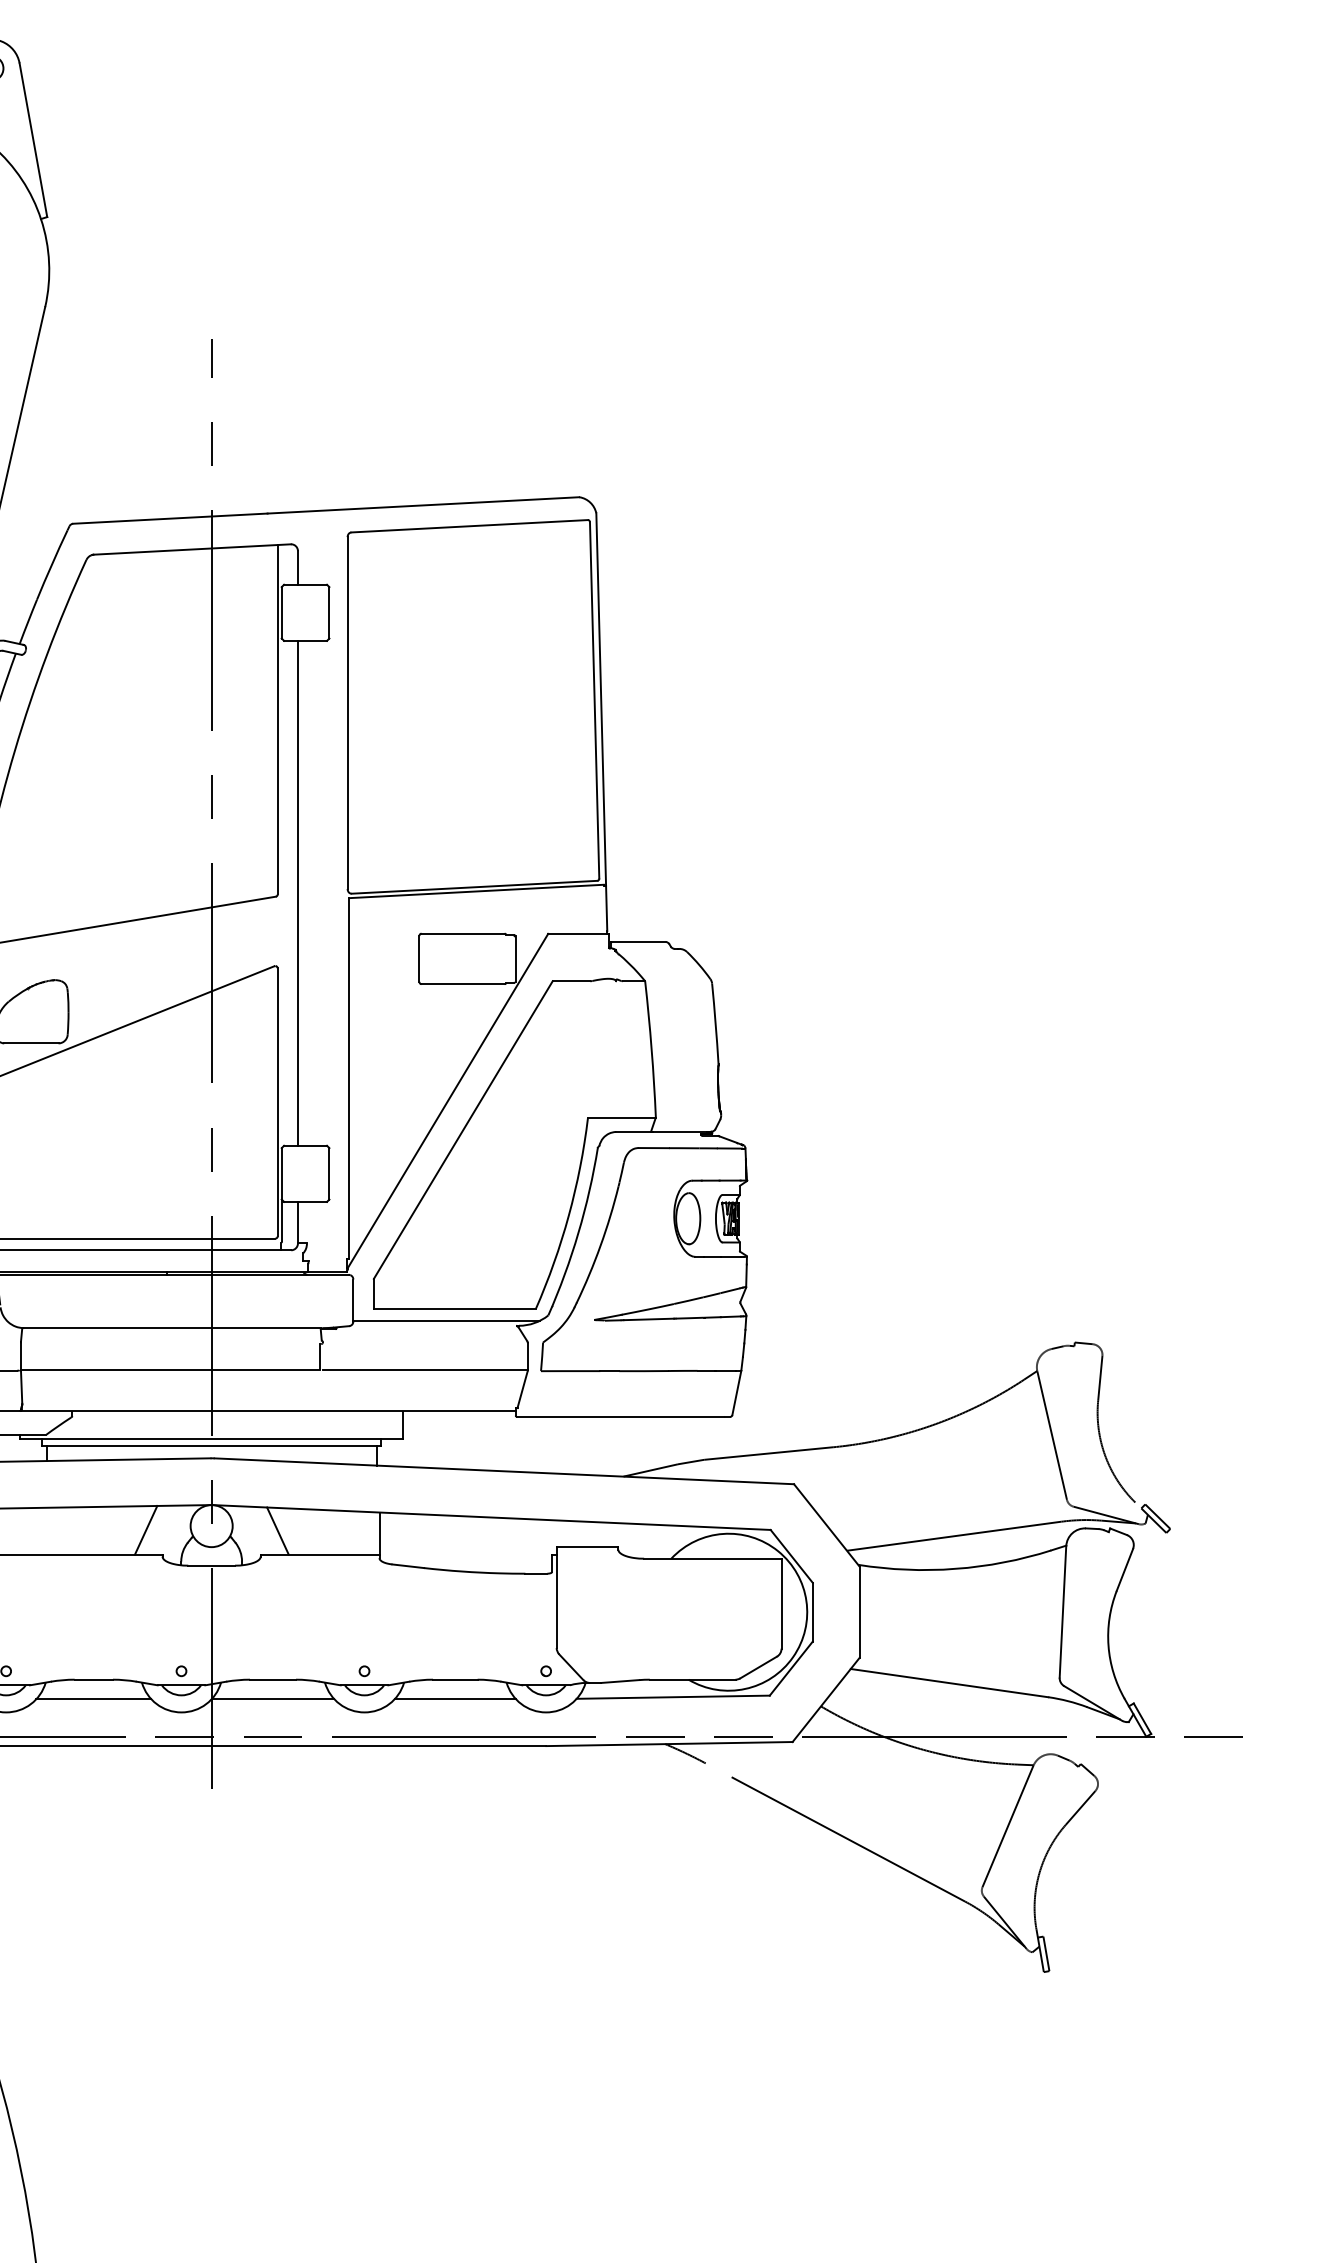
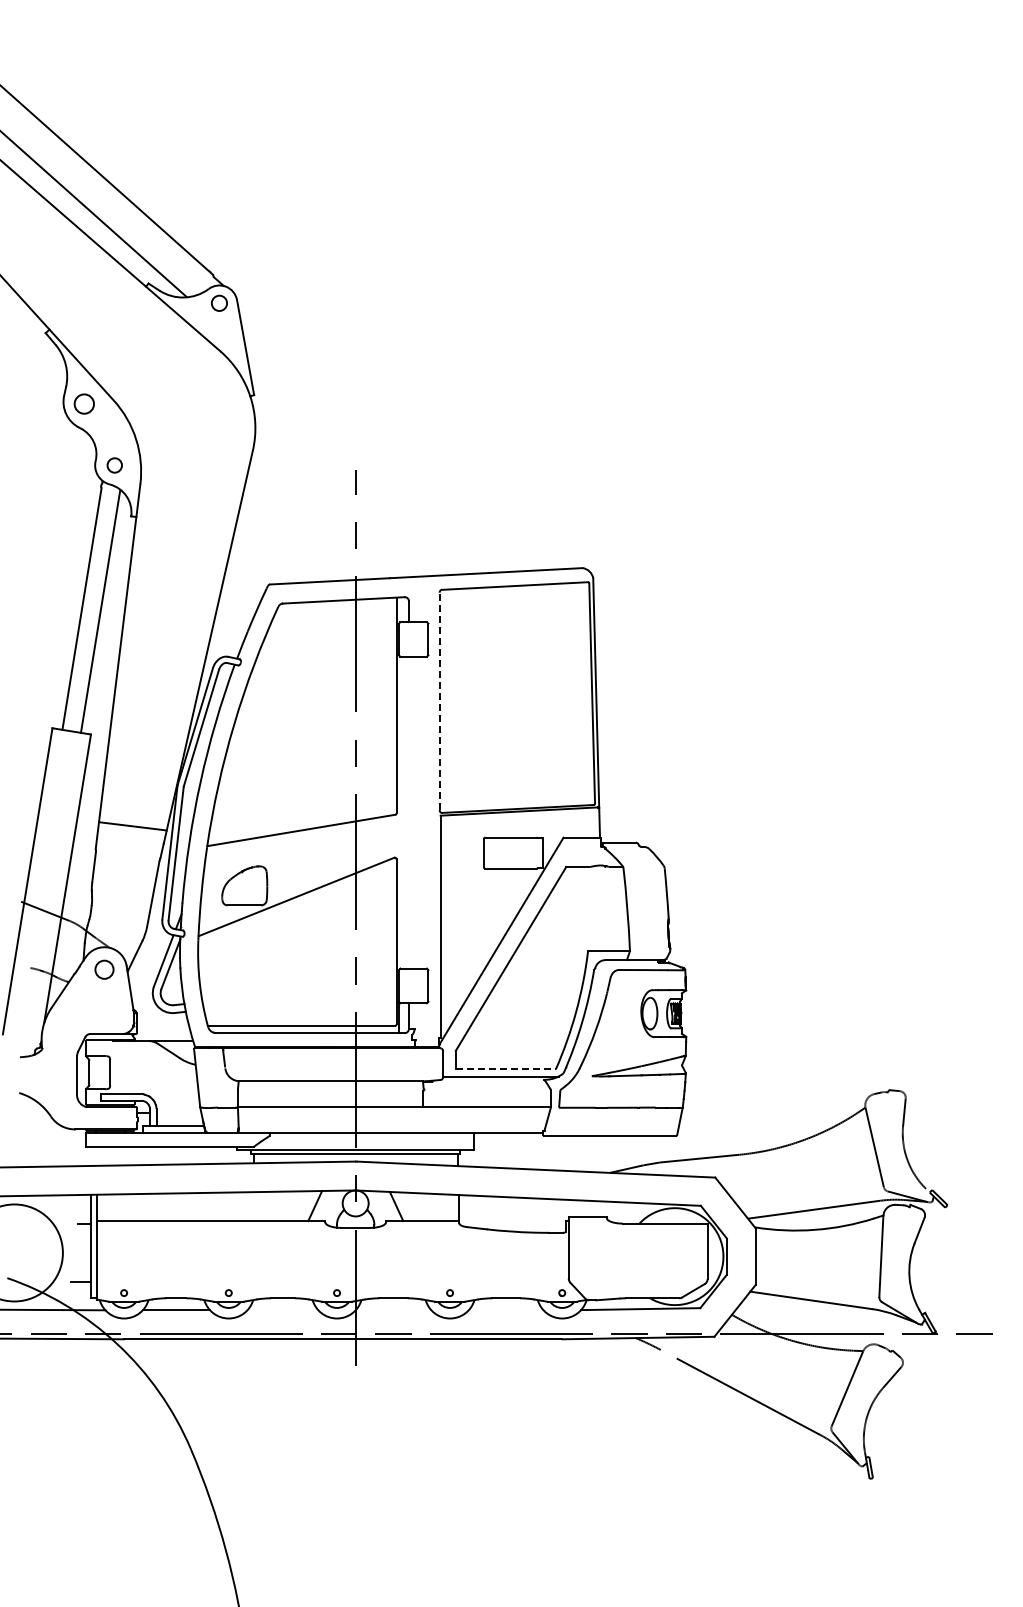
line: (347, 713) -> (439, 701), solid -> dashed
line: (297, 892) -> (408, 812), removed
line: (455, 1309) -> (506, 1069), solid -> dashed
line: (93, 1699) -> (282, 1310), removed
line: (272, 1699) -> (393, 1310), removed
line: (454, 1699) -> (505, 1310), removed

